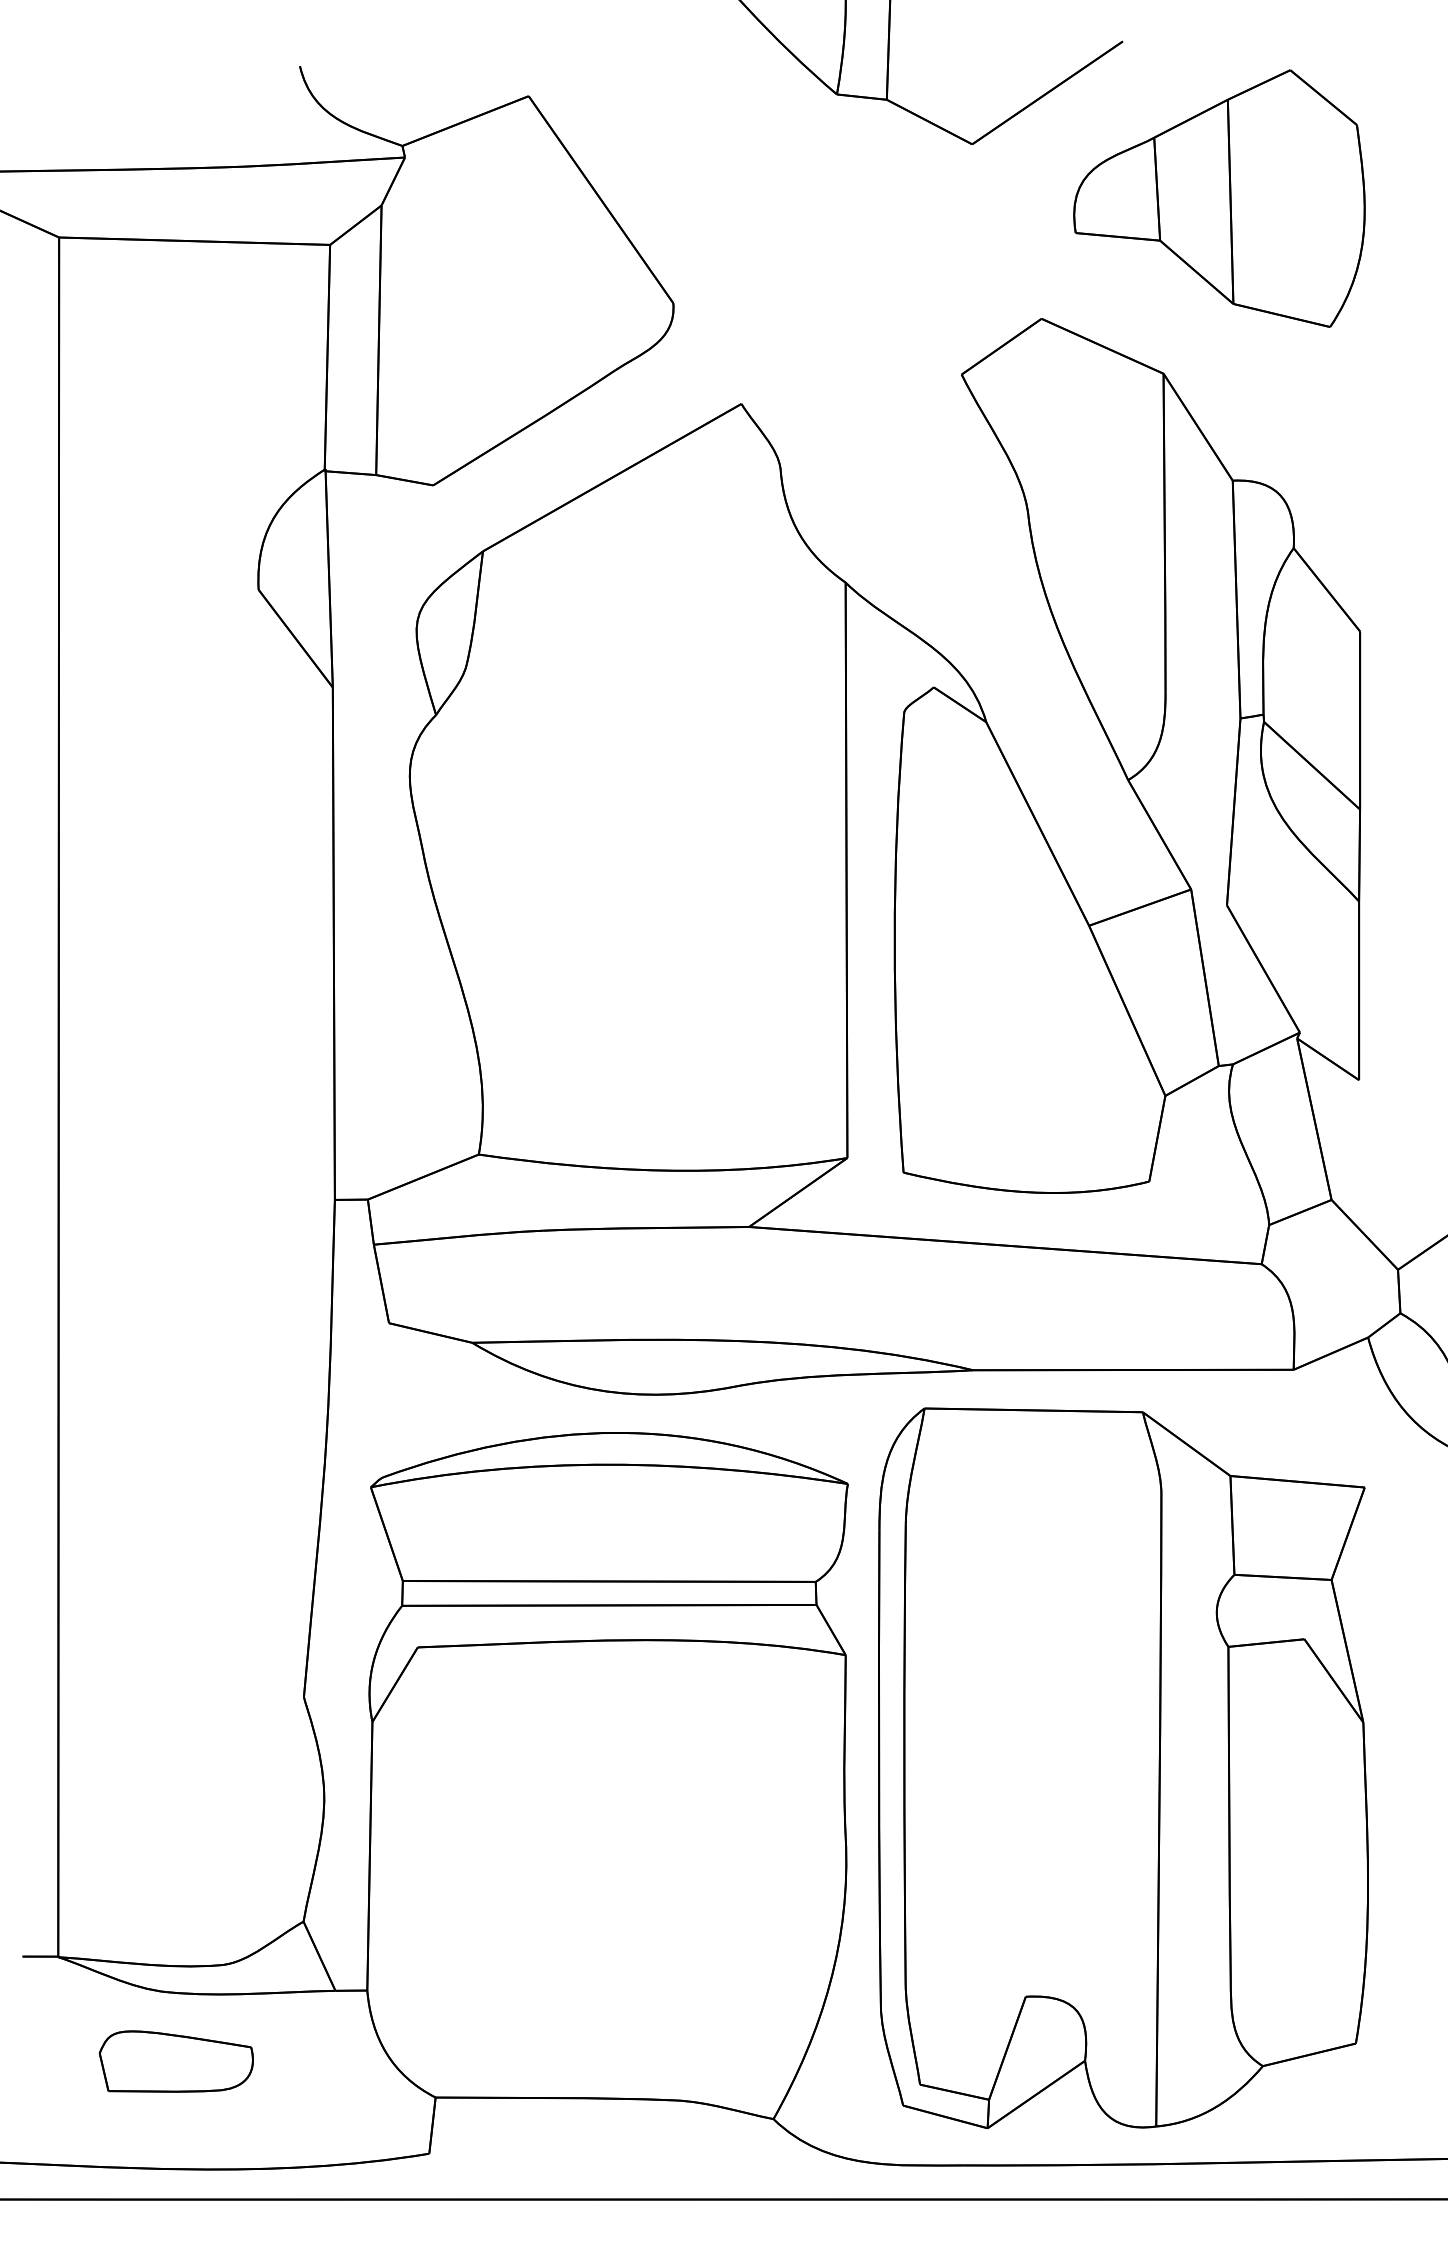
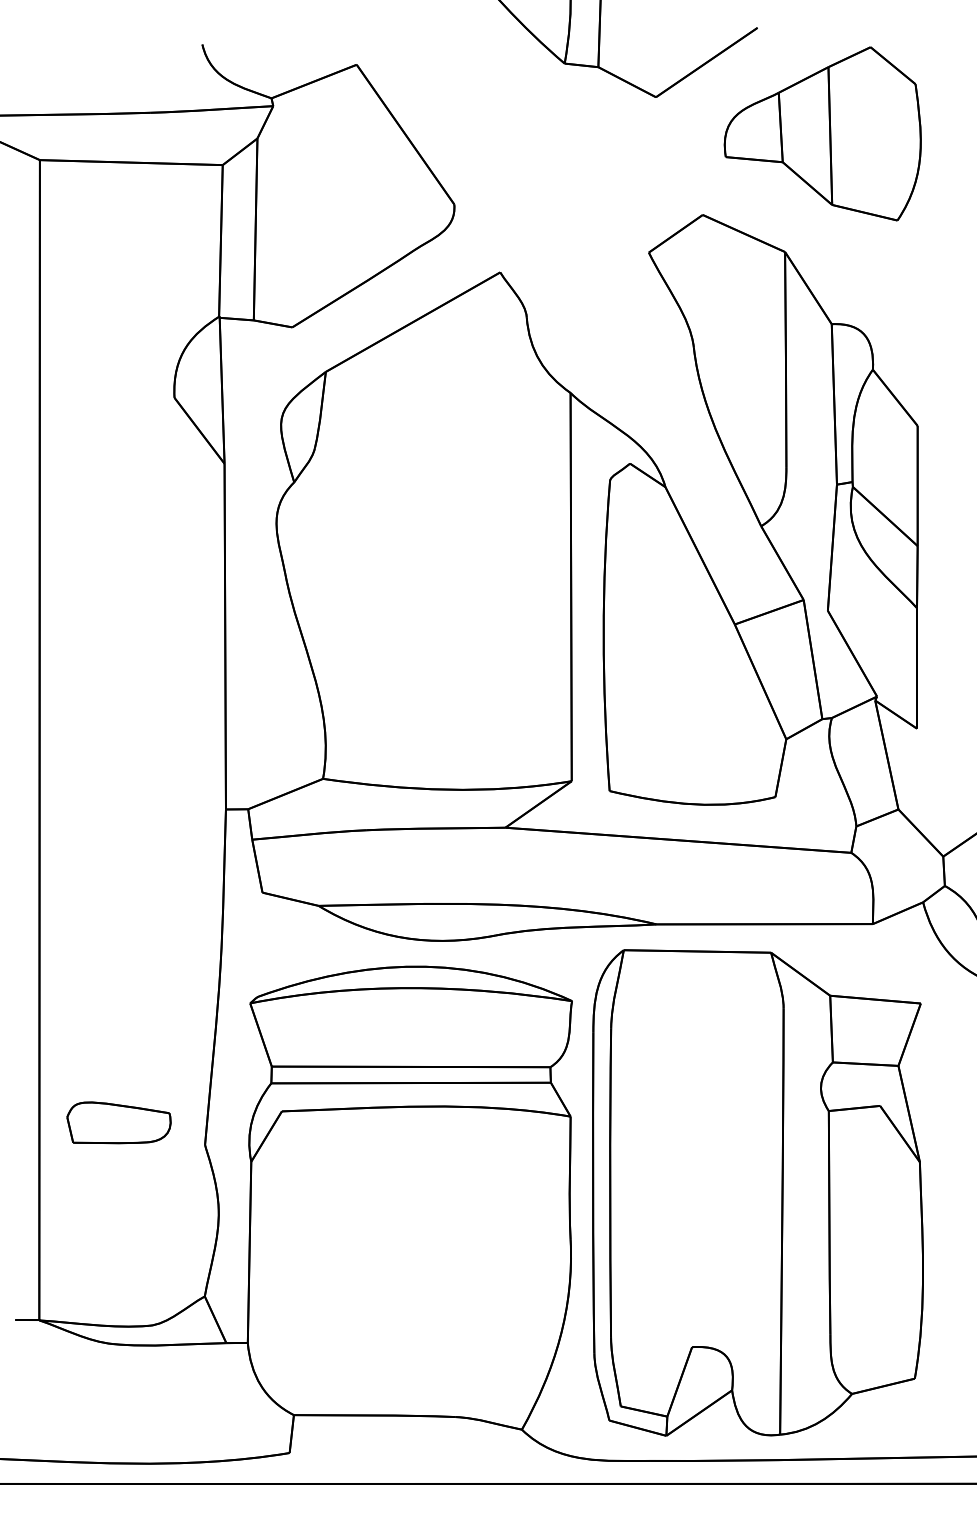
part: (175, 2061) -> (118, 1122), moved

